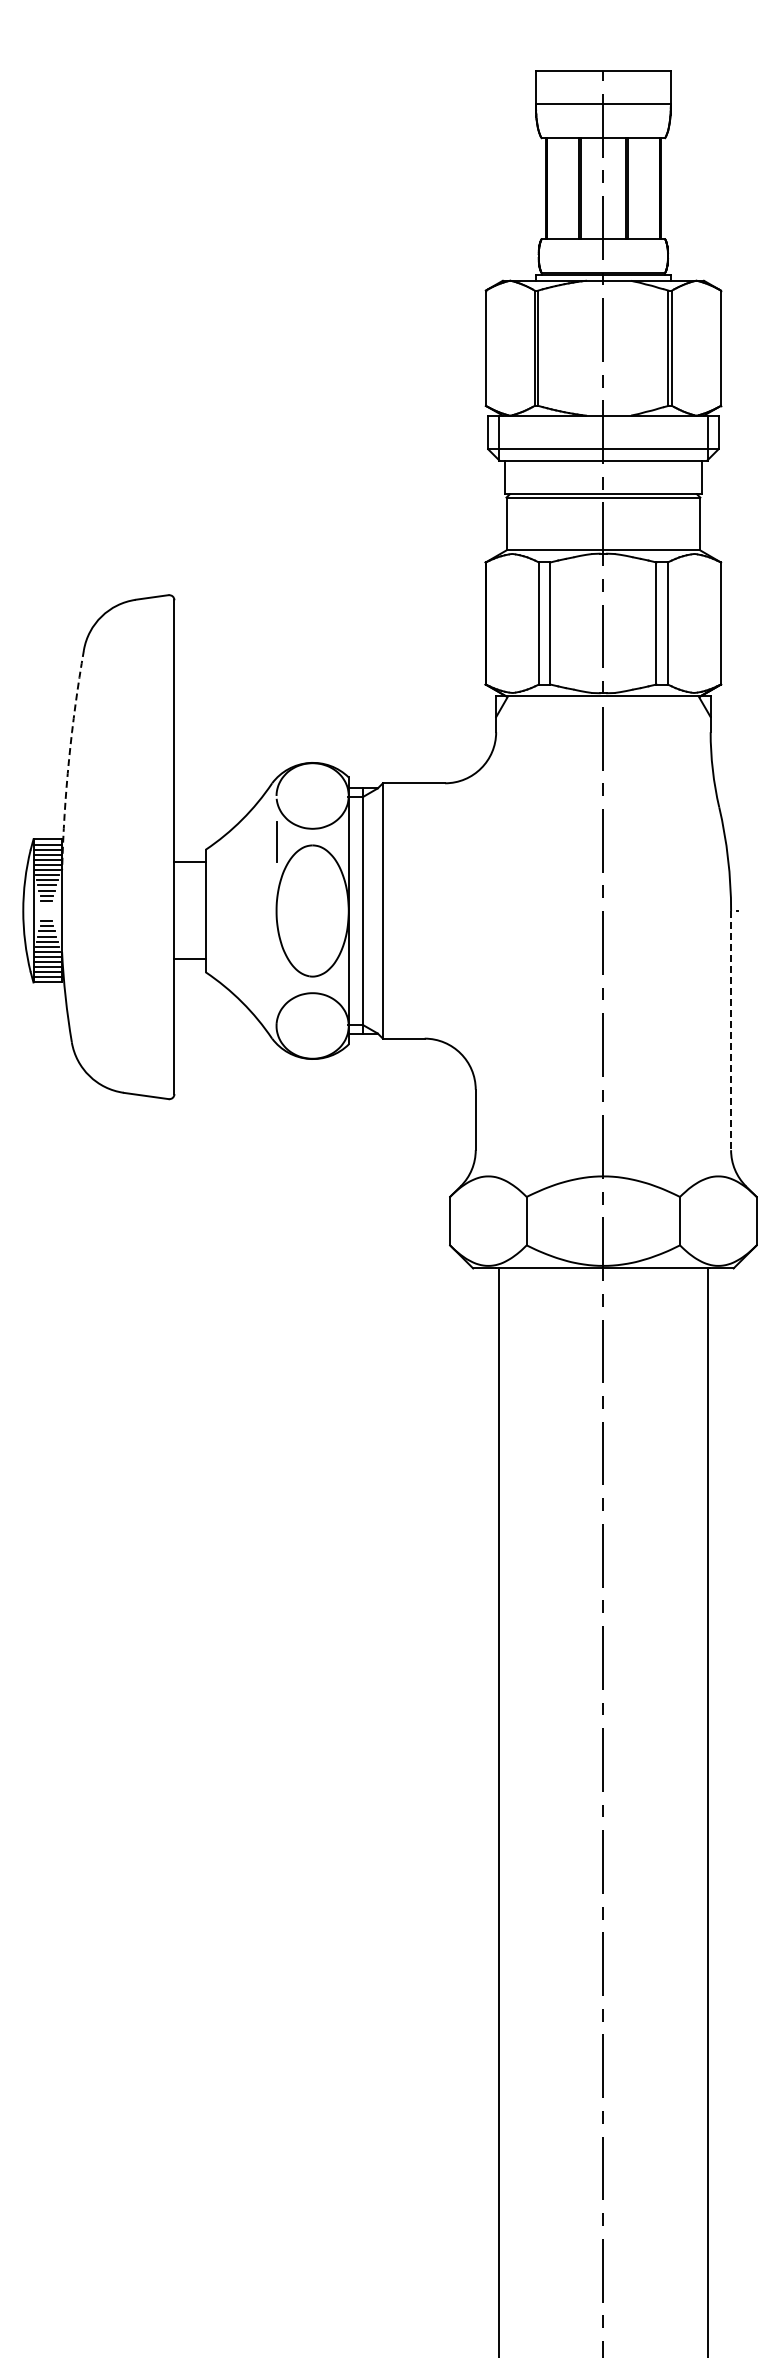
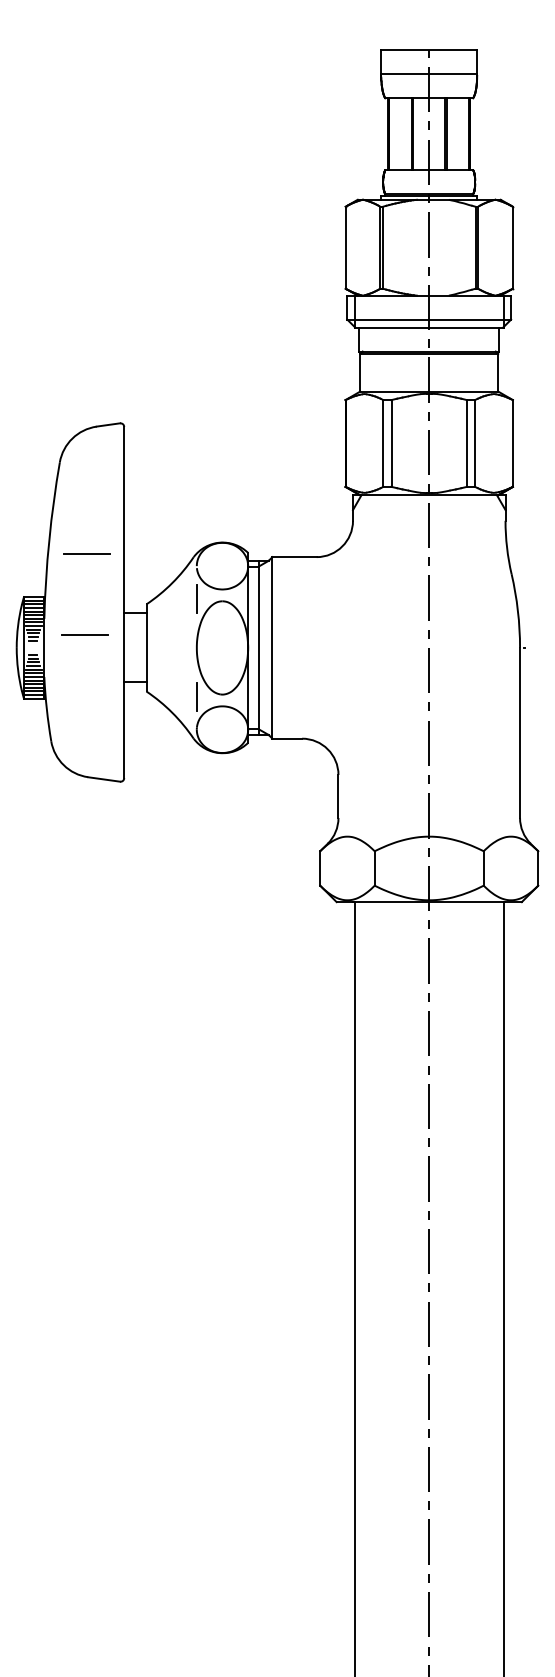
arc: (69, 759) -> (49, 540), dashed -> solid
line: (122, 778) -> (87, 553), added
line: (118, 893) -> (84, 635), added
line: (276, 979) -> (196, 696), added
line: (731, 1030) -> (520, 732), dashed -> solid

